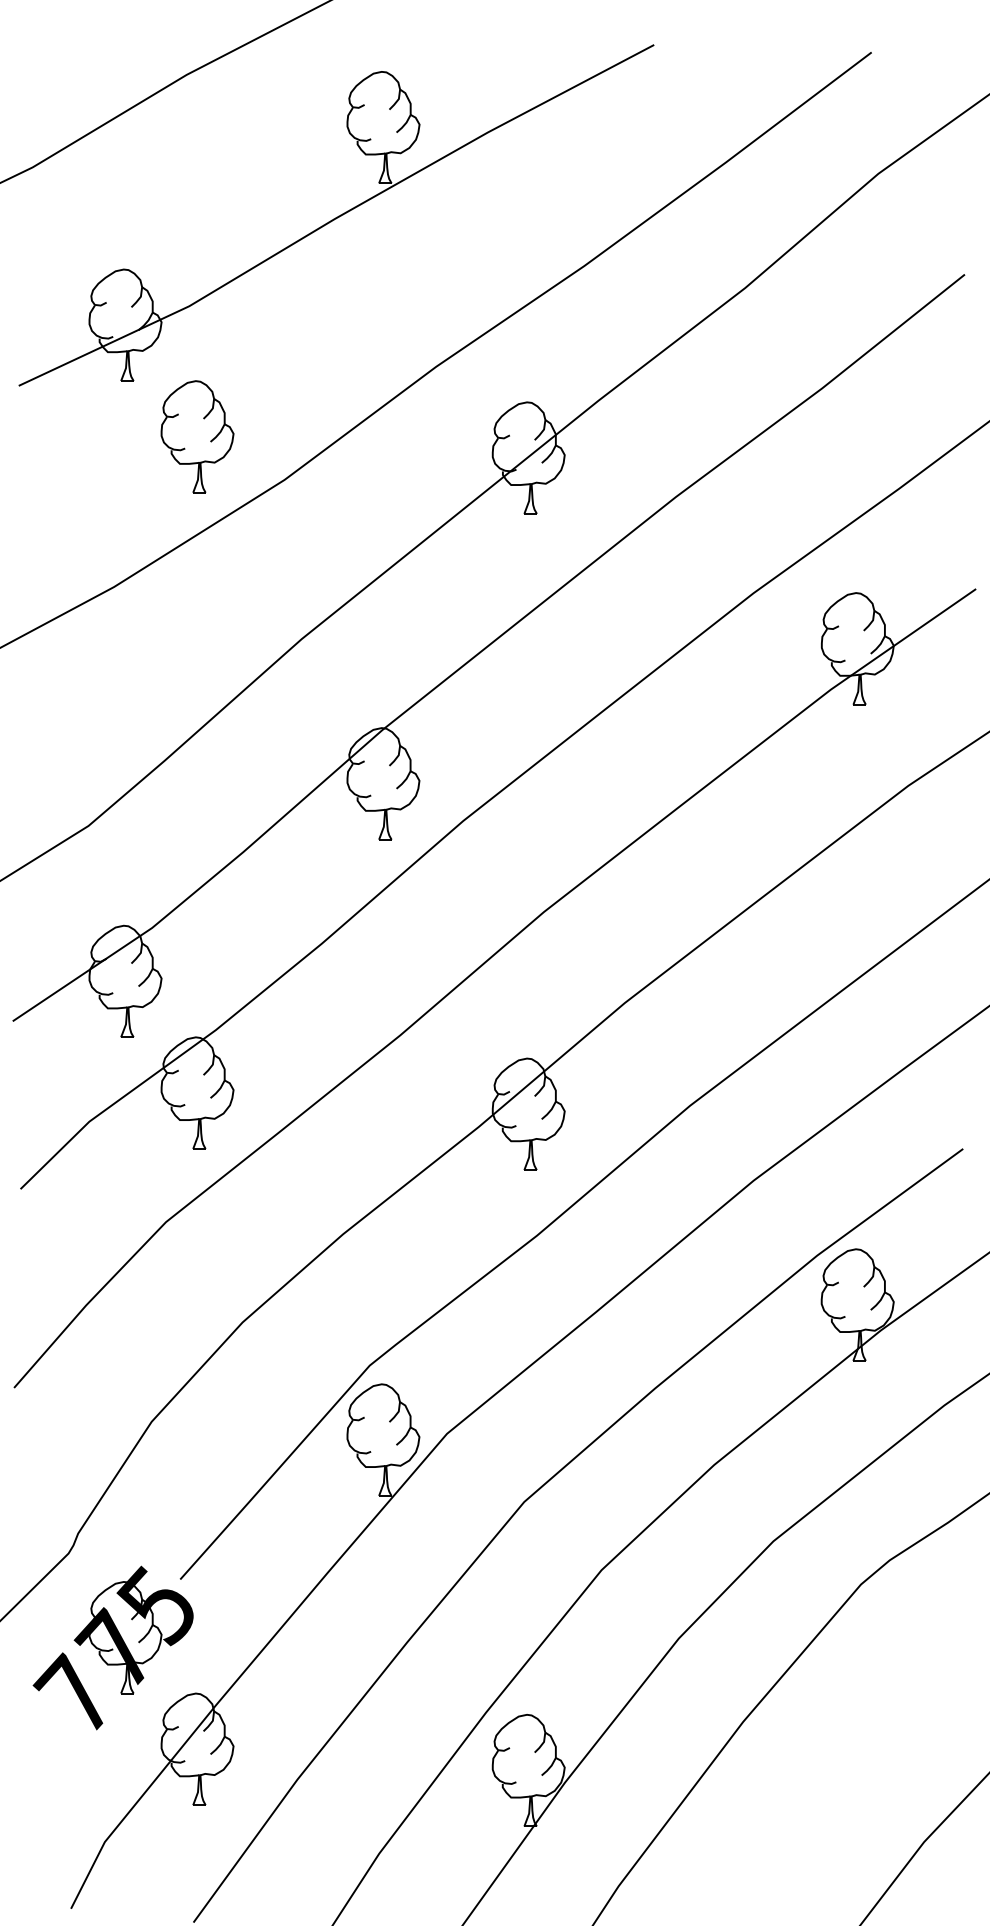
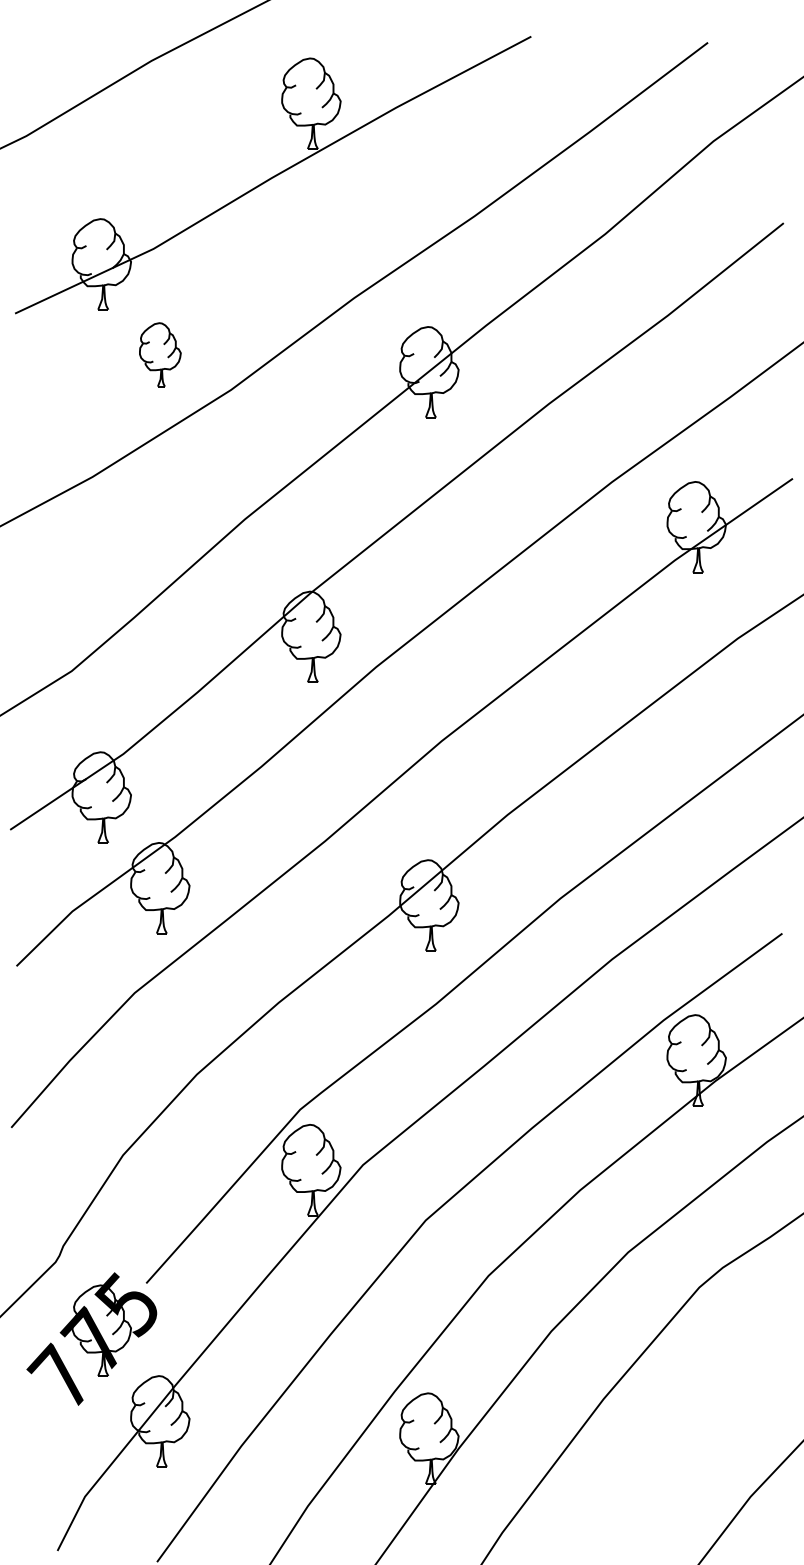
part: (197, 436) -> (160, 354), size x0.7

